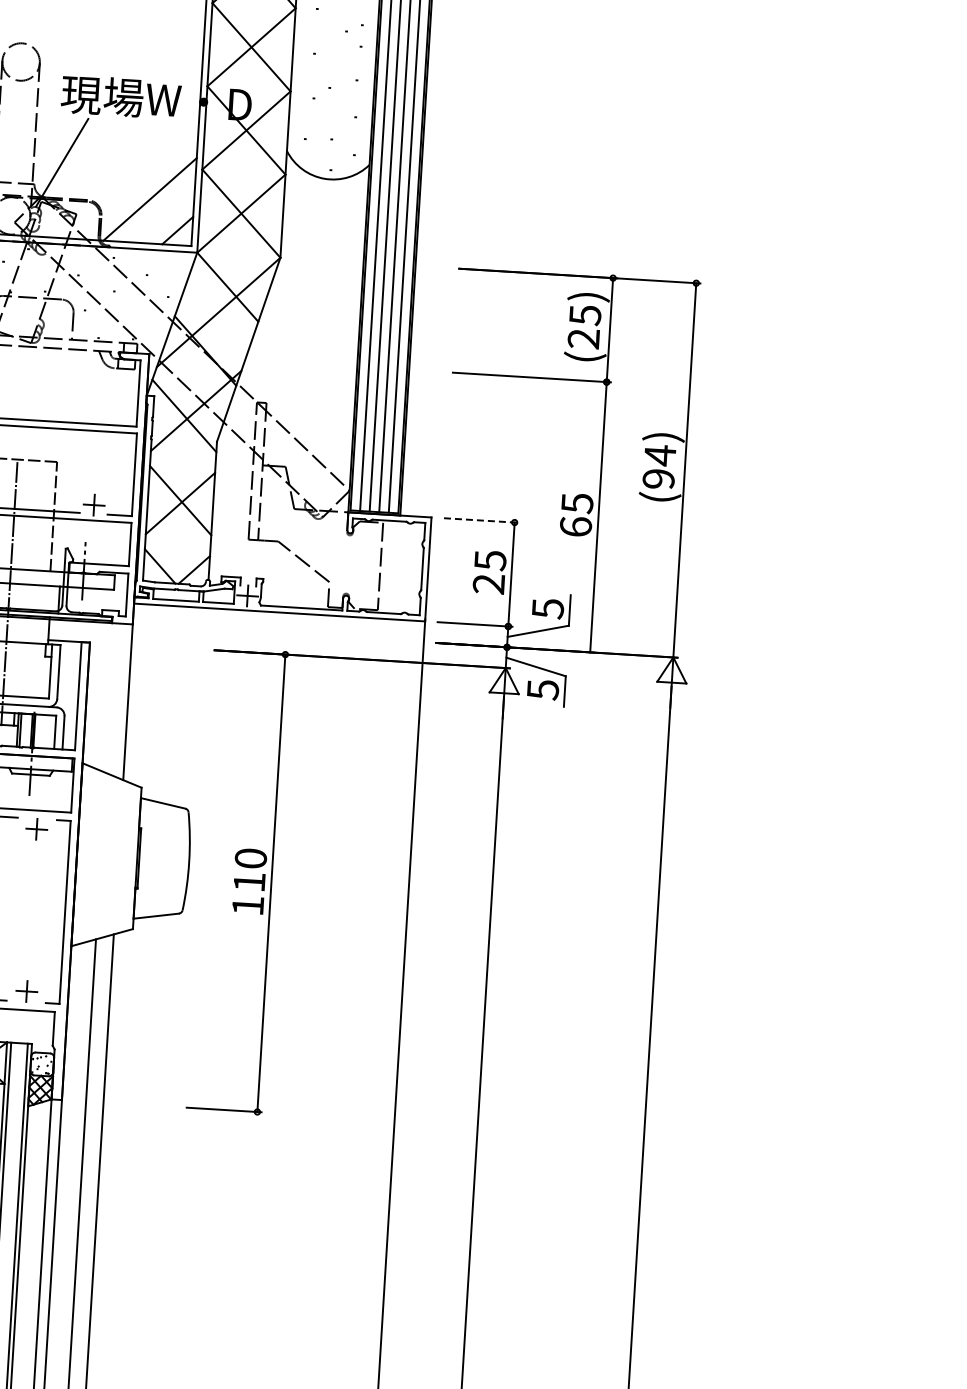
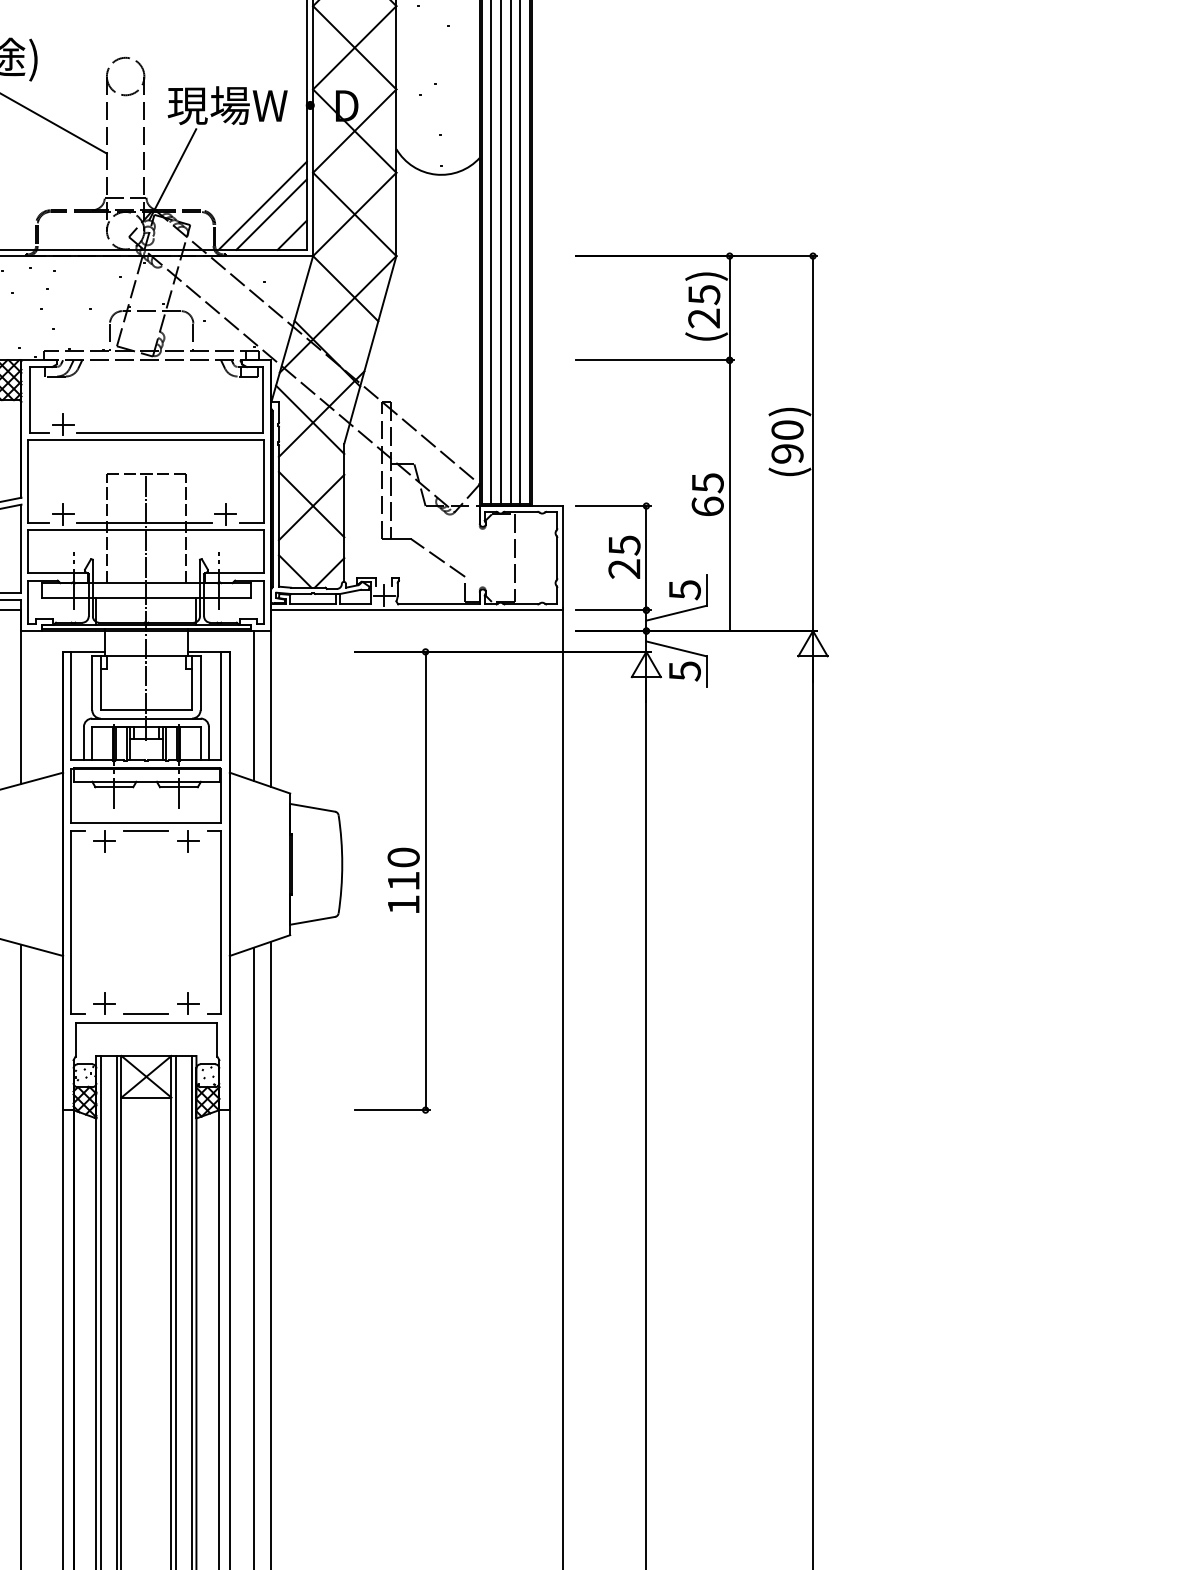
line: (158, 208) -> (271, 214), added
text: (660, 455) -> (787, 430), (94) -> (90)
line: (481, 520) -> (613, 506), dashed -> solid
line: (110, 698) -> (253, 706), added

